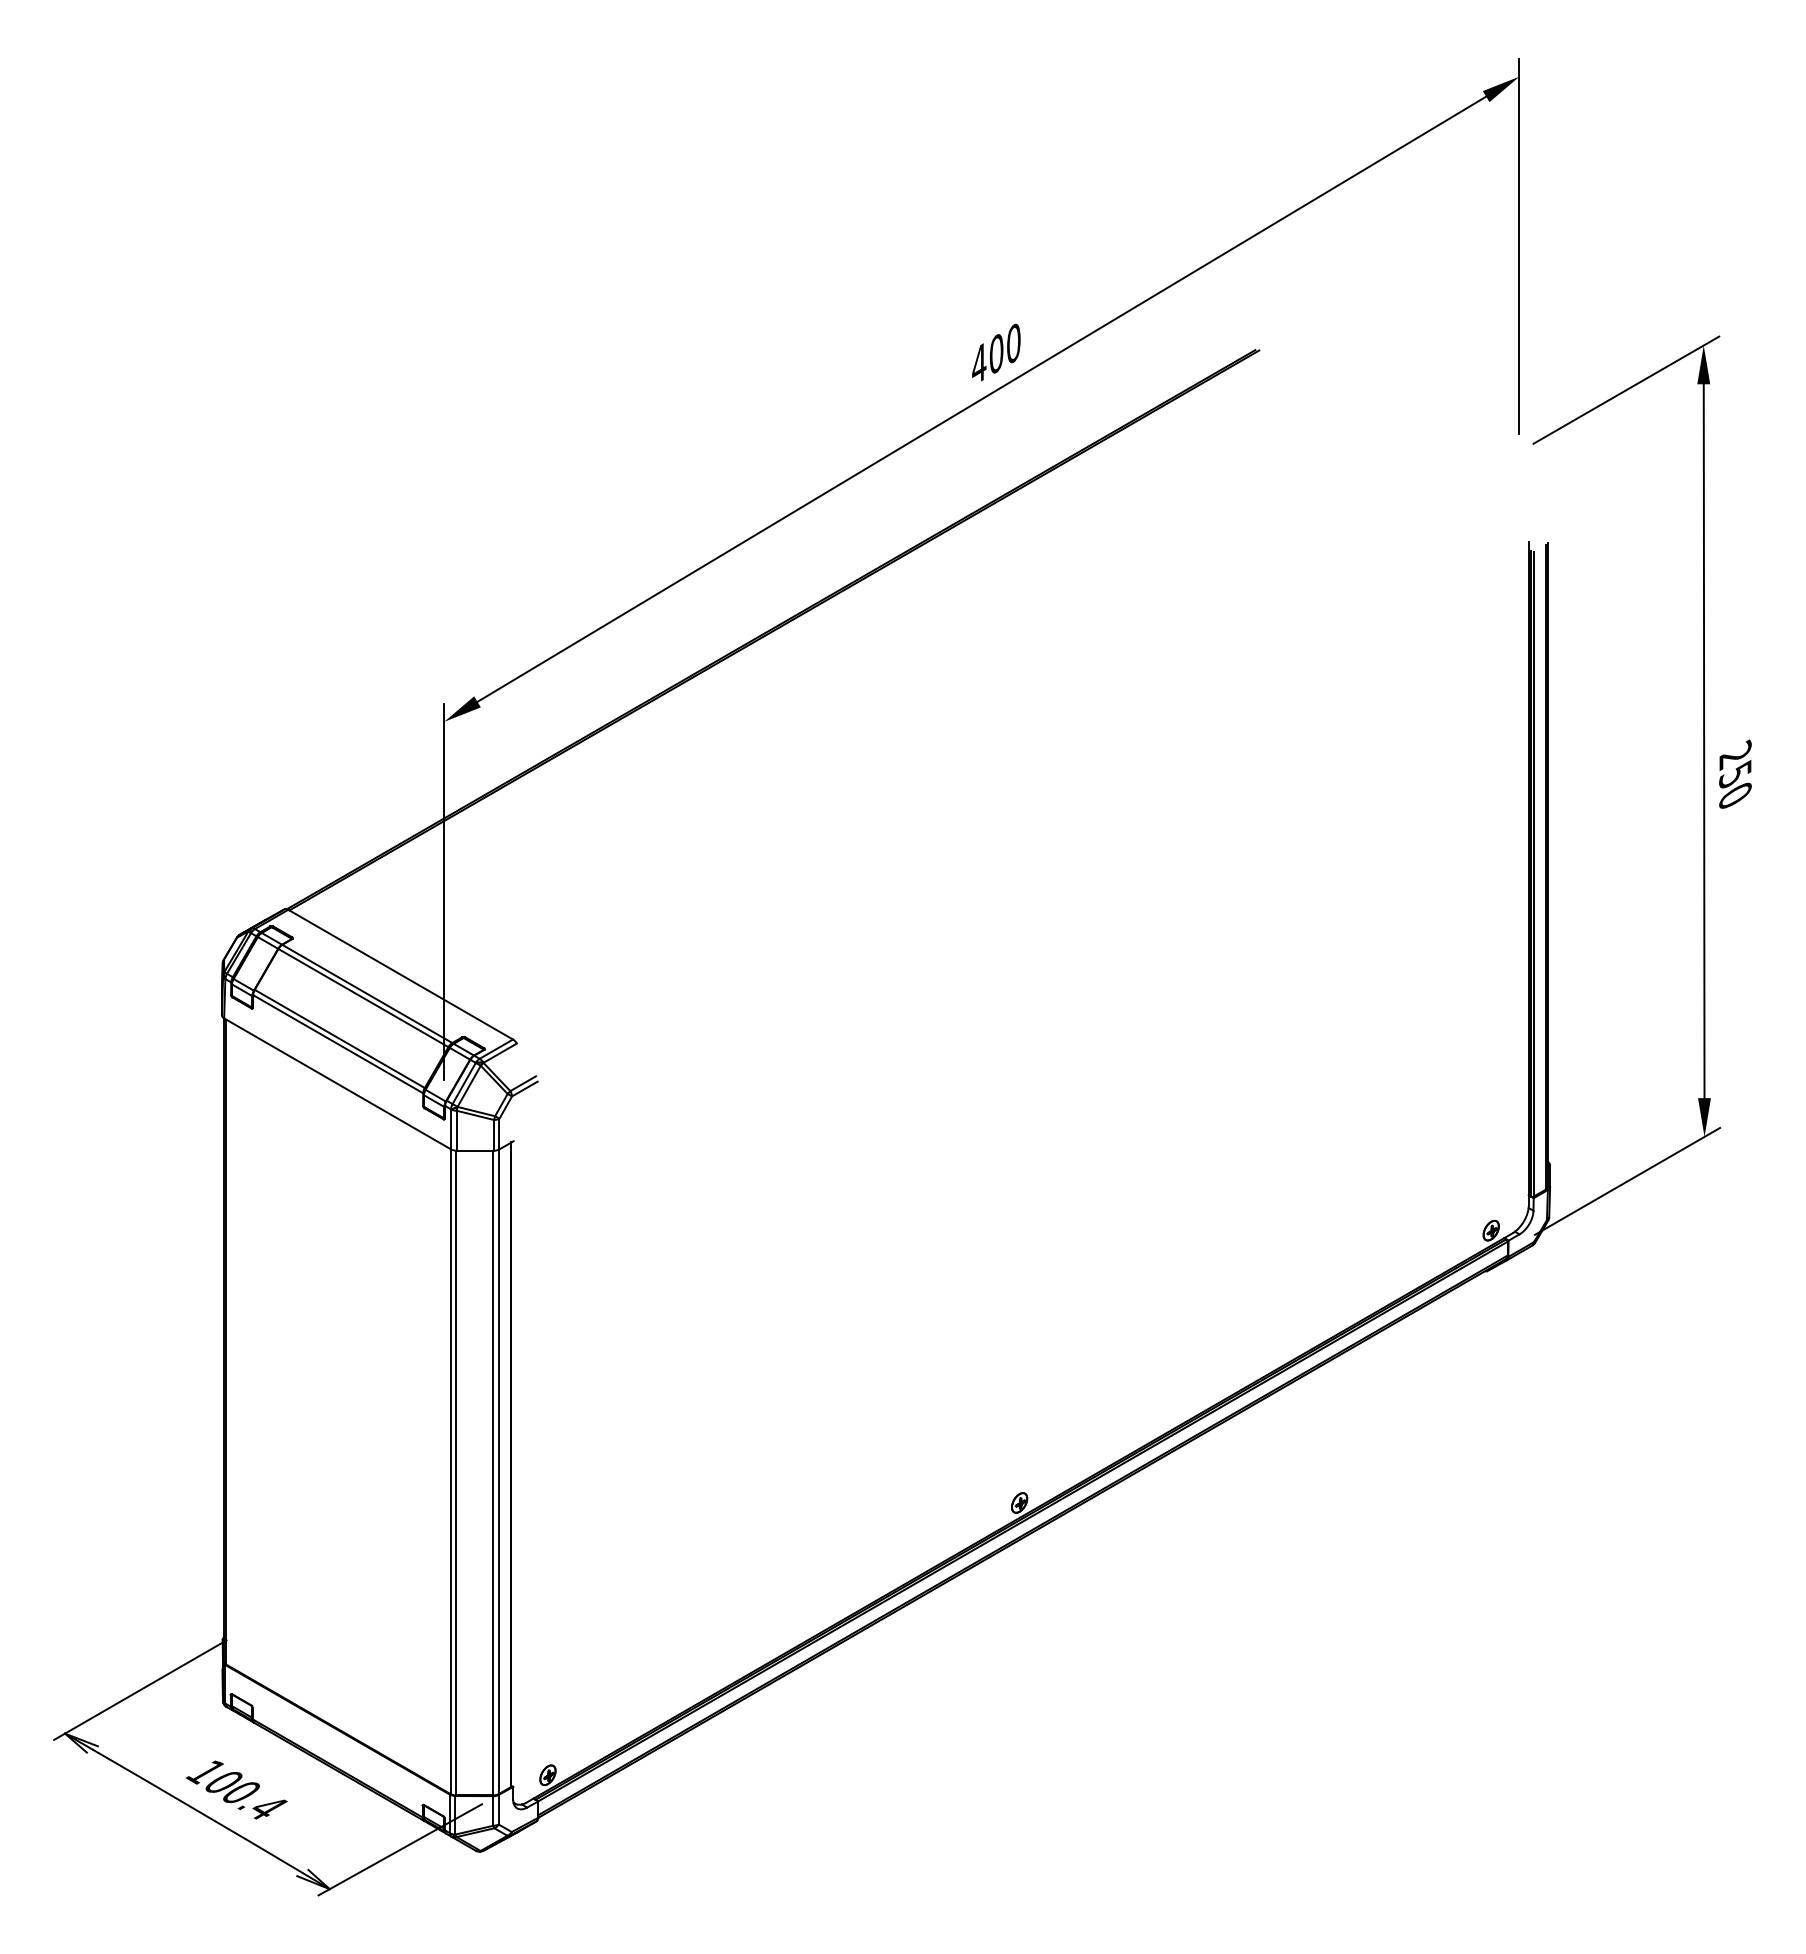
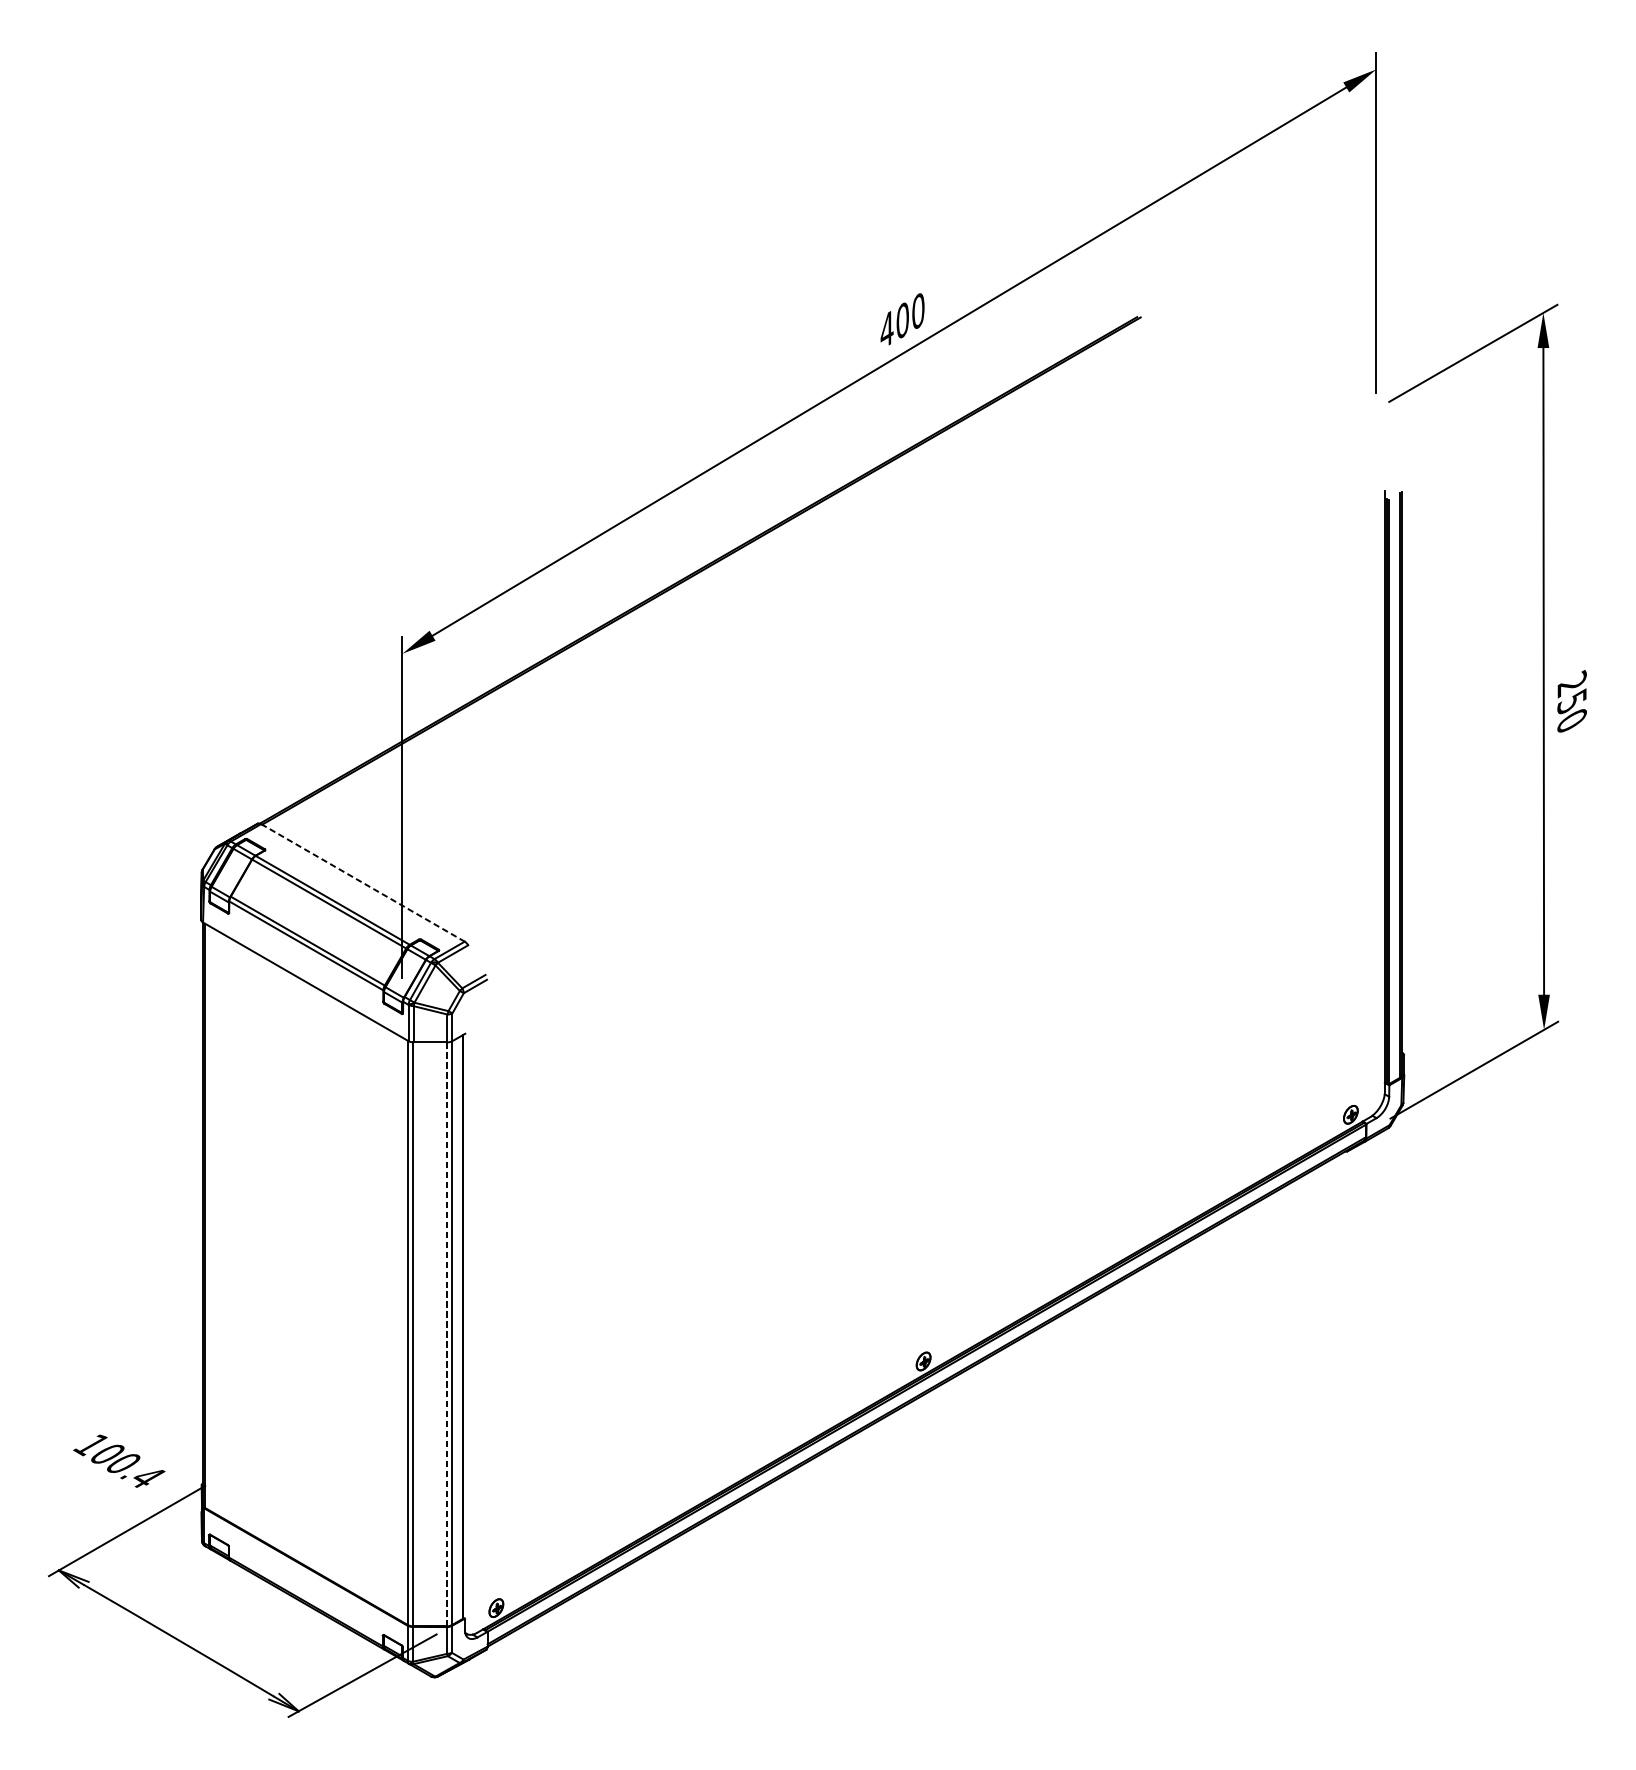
line: (400, 974) -> (362, 882), solid -> dashed
line: (493, 1473) -> (447, 1334), solid -> dashed
text: (236, 1789) -> (119, 1460), moved

